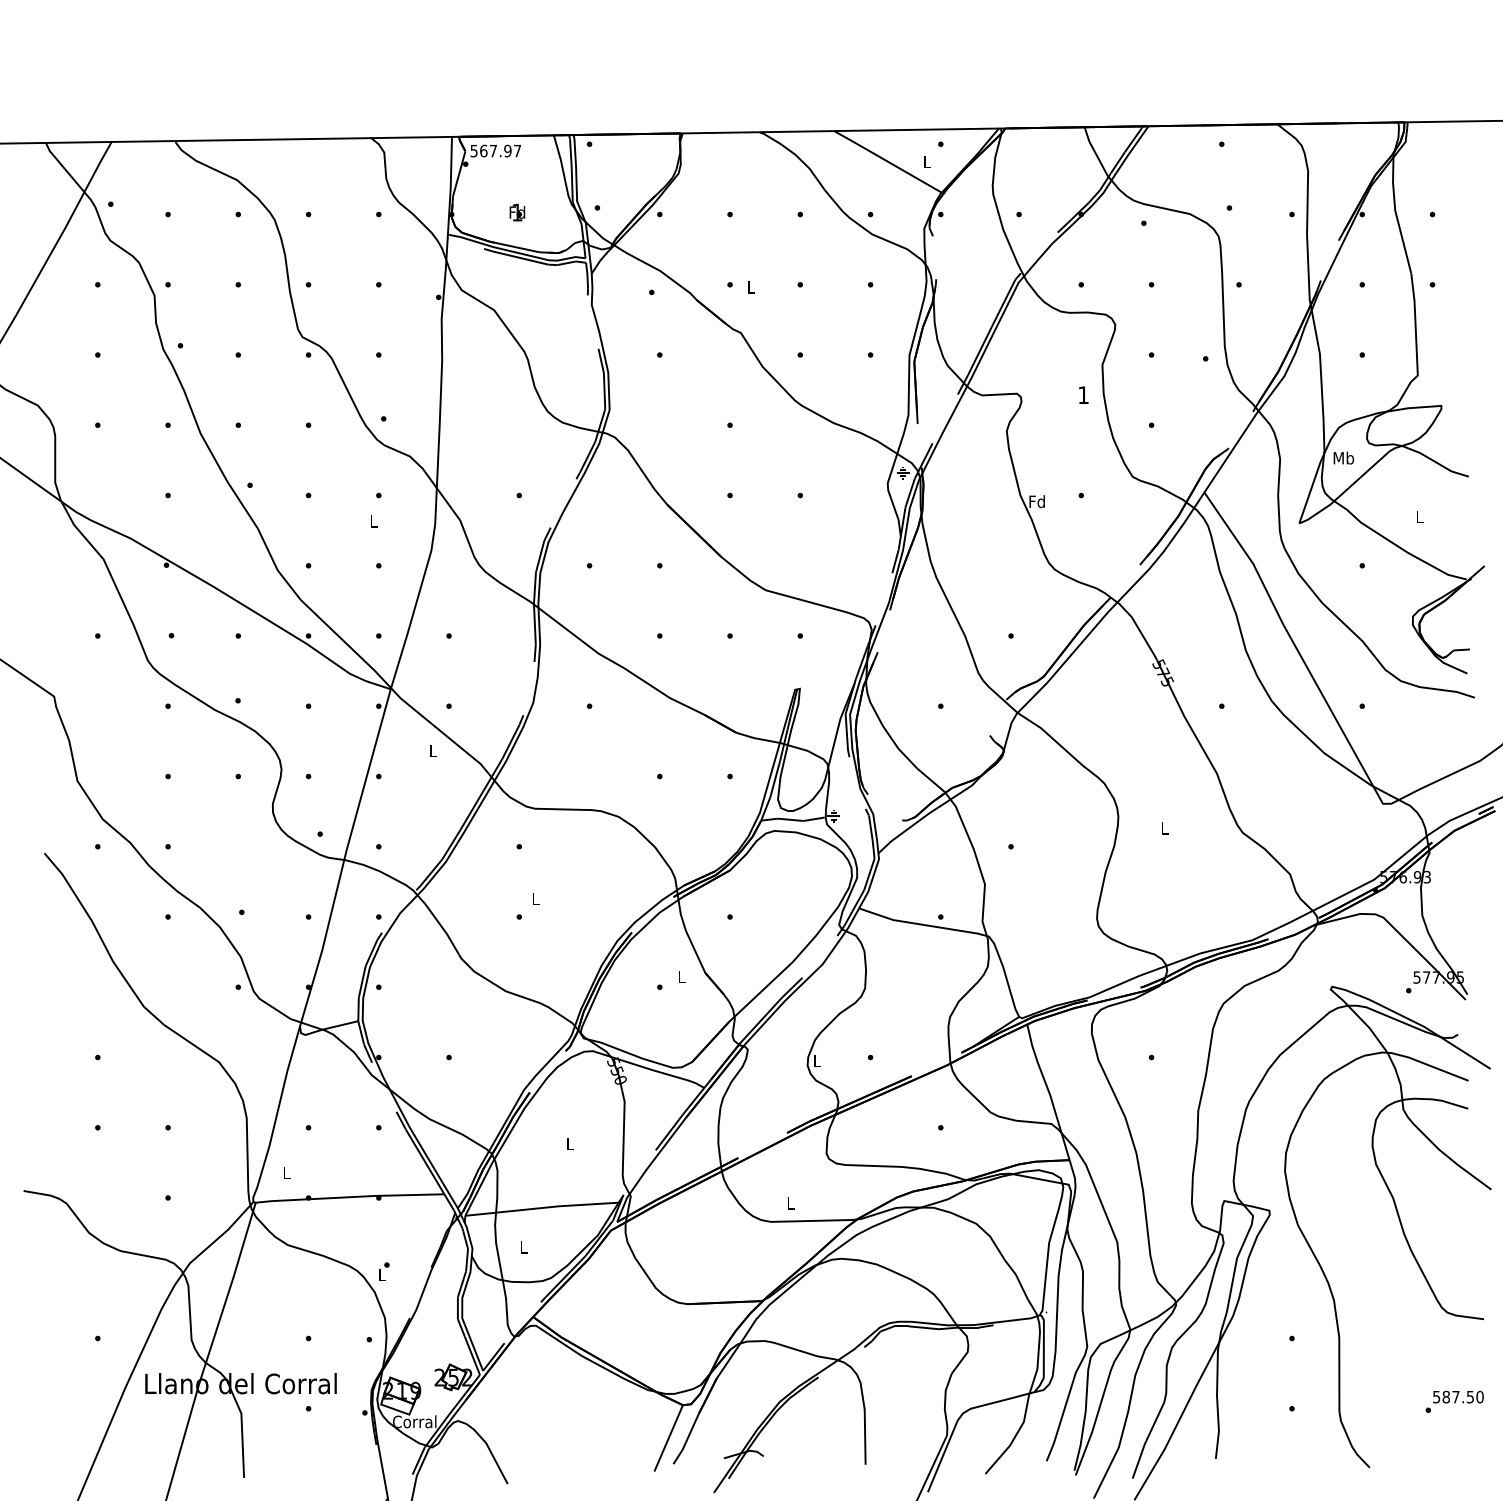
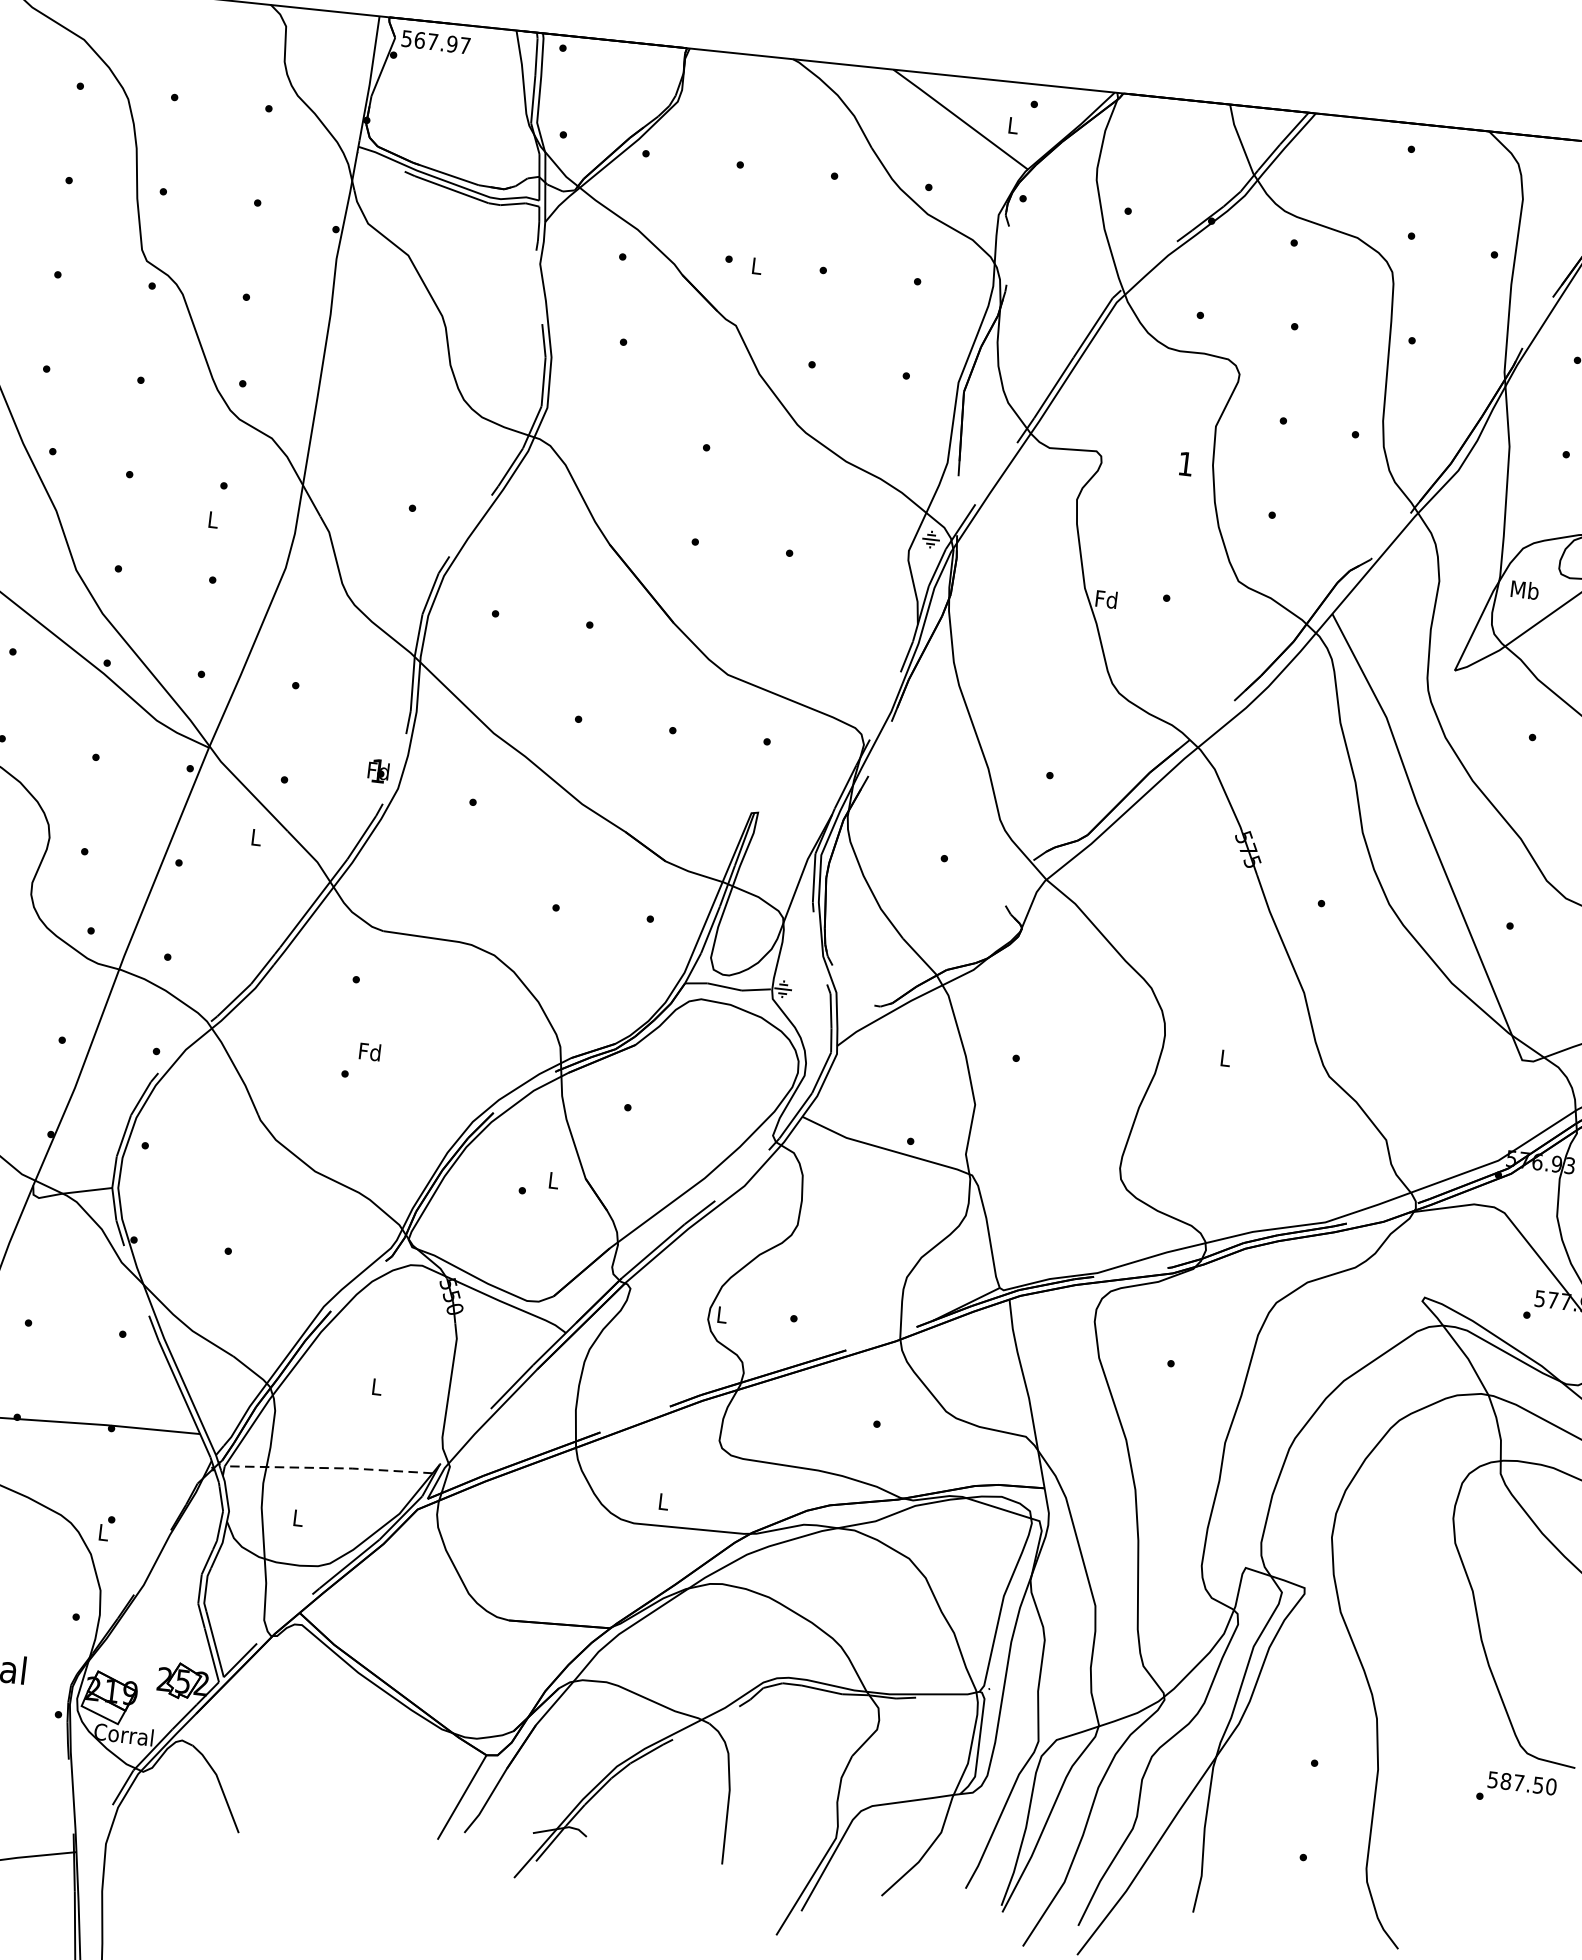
text: (517, 212) -> (378, 771), moved
text: (535, 898) -> (369, 1051), L -> Fd
line: (542, 1208) -> (329, 1468), solid -> dashed
text: (1454, 1401) -> (1516, 1788), moved

